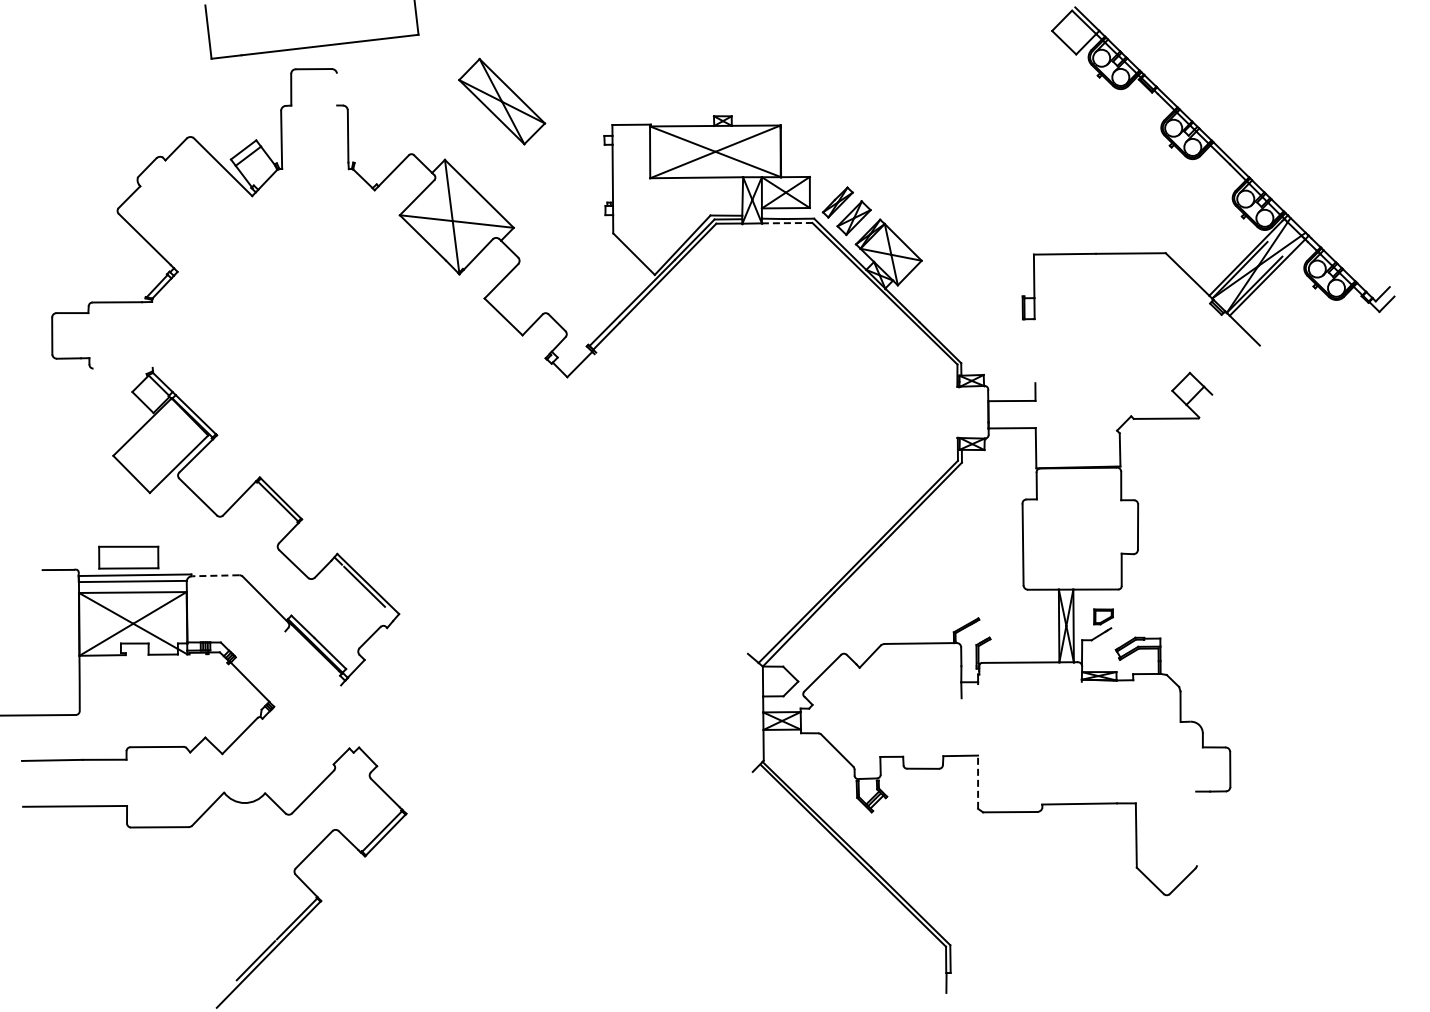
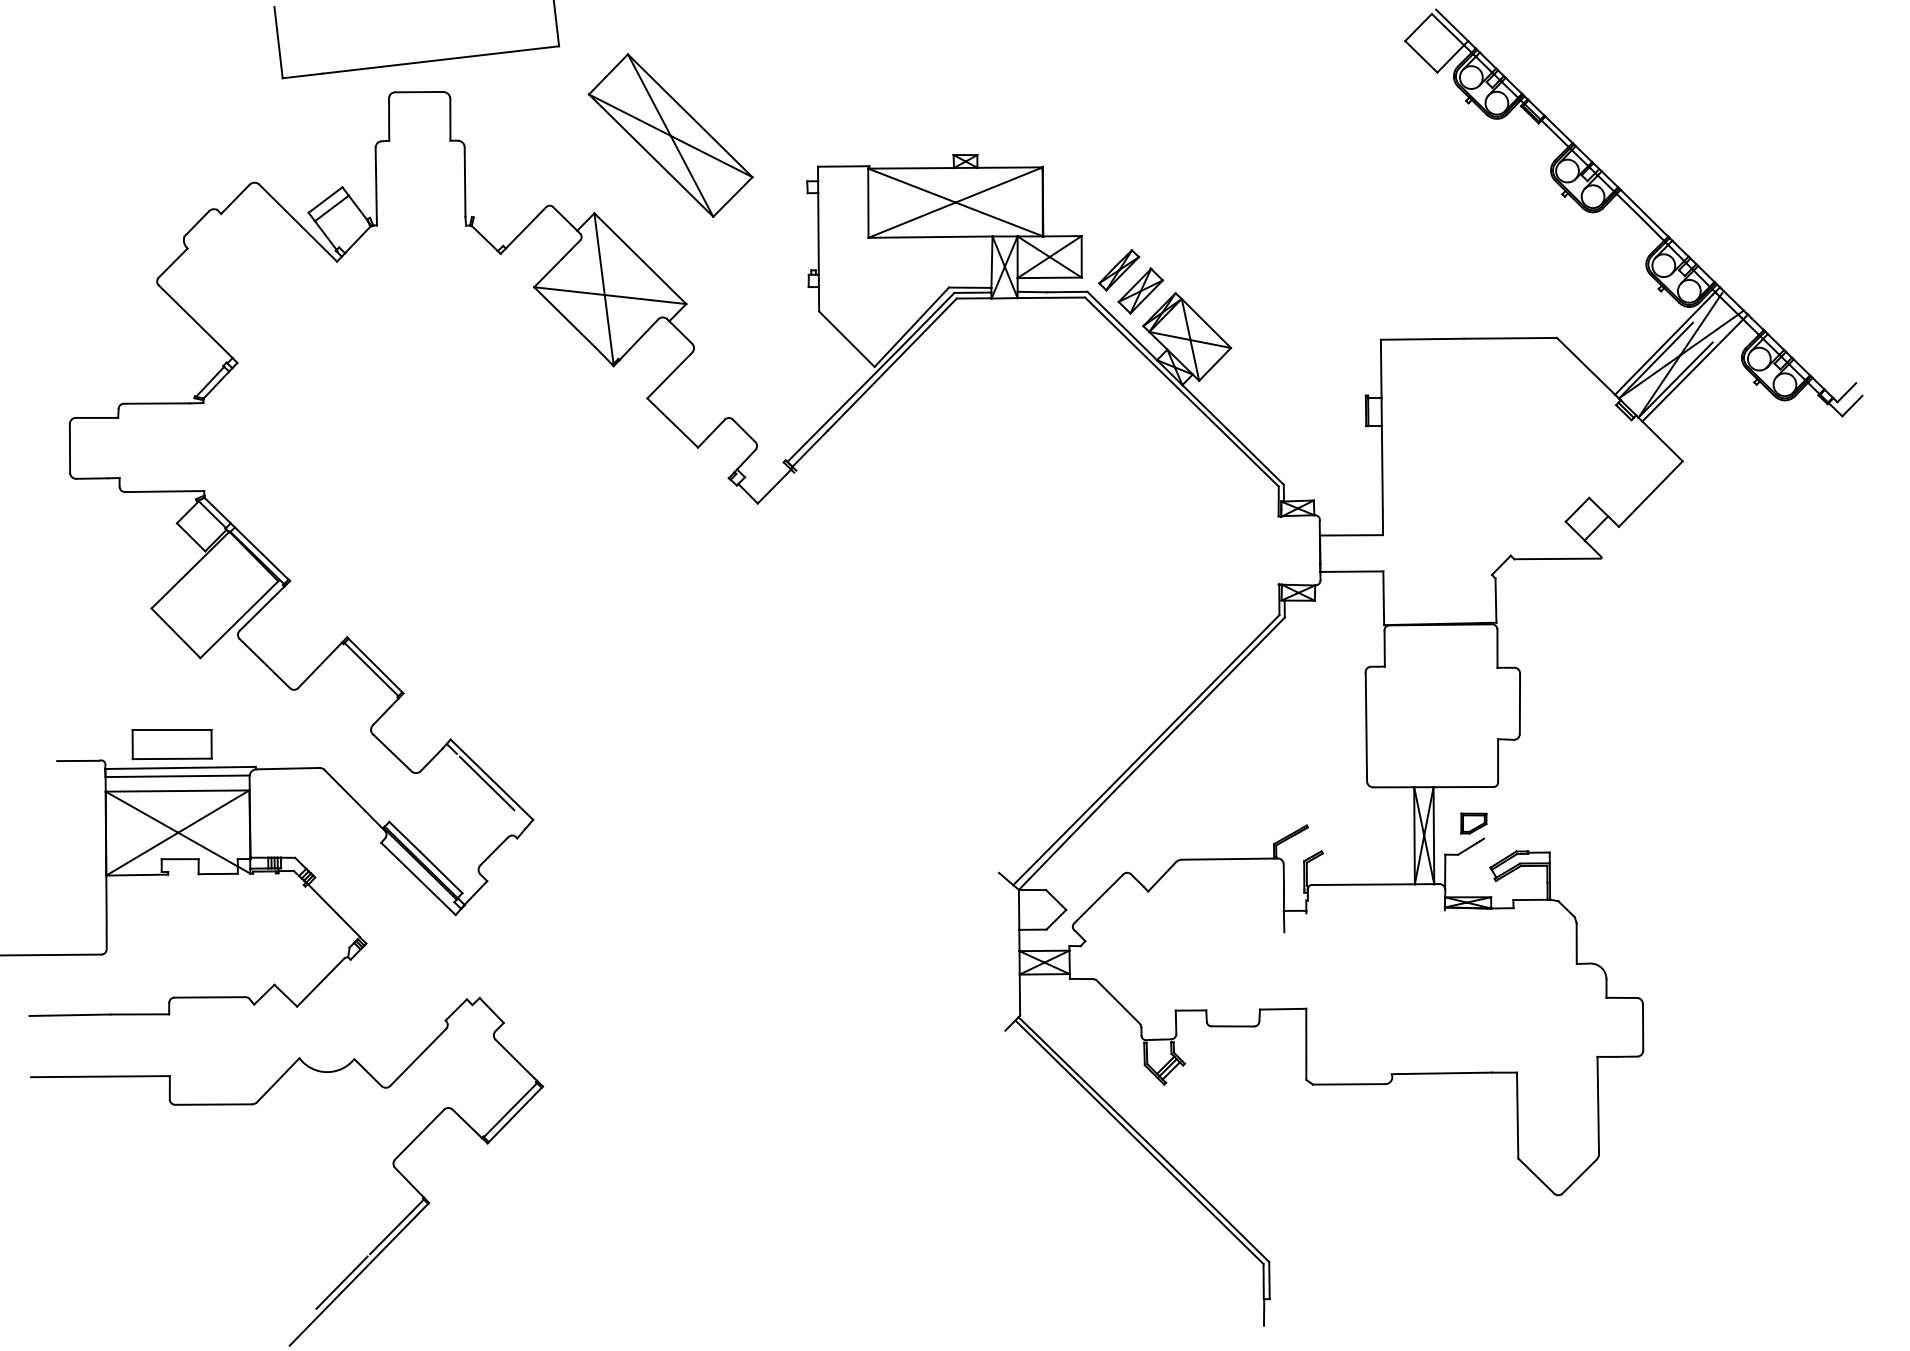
line: (337, 89) -> (450, 119), added
part: (501, 101) -> (669, 135), size x1.43
line: (787, 223) -> (1051, 298), dashed -> solid
line: (1034, 351) -> (1381, 469), added
line: (122, 367) -> (163, 490), added
line: (1235, 369) -> (1650, 493), added
line: (215, 575) -> (287, 768), dashed -> solid
line: (313, 658) -> (418, 879), added
line: (978, 782) -> (1306, 1044), dashed -> solid
line: (1196, 828) -> (1597, 1106), added

